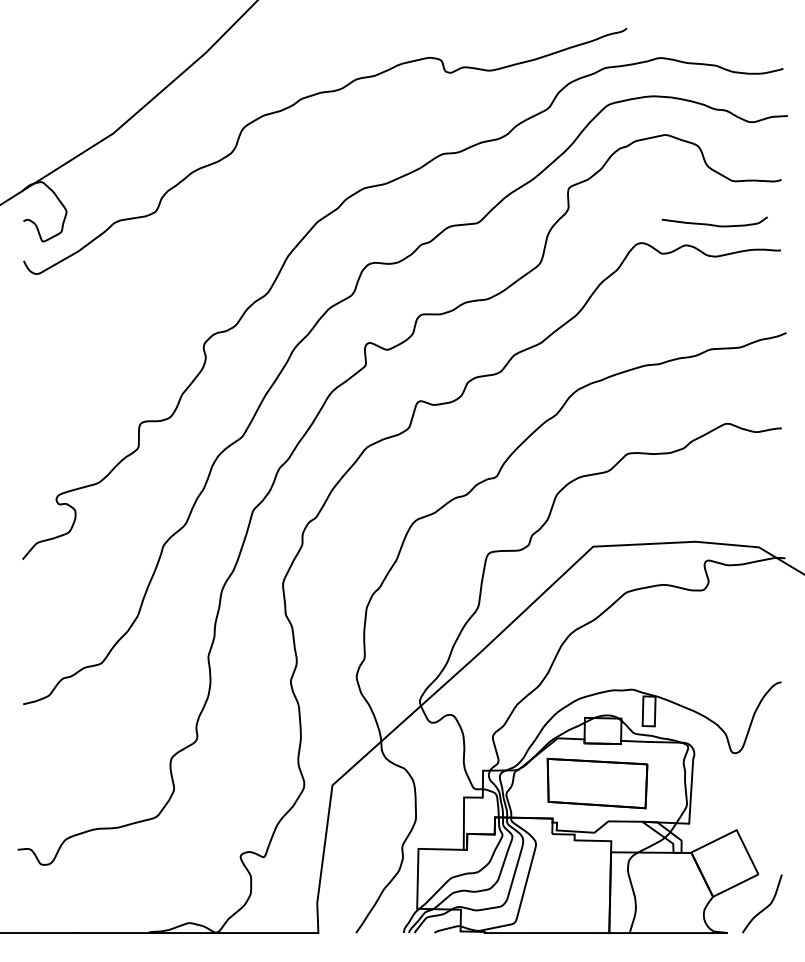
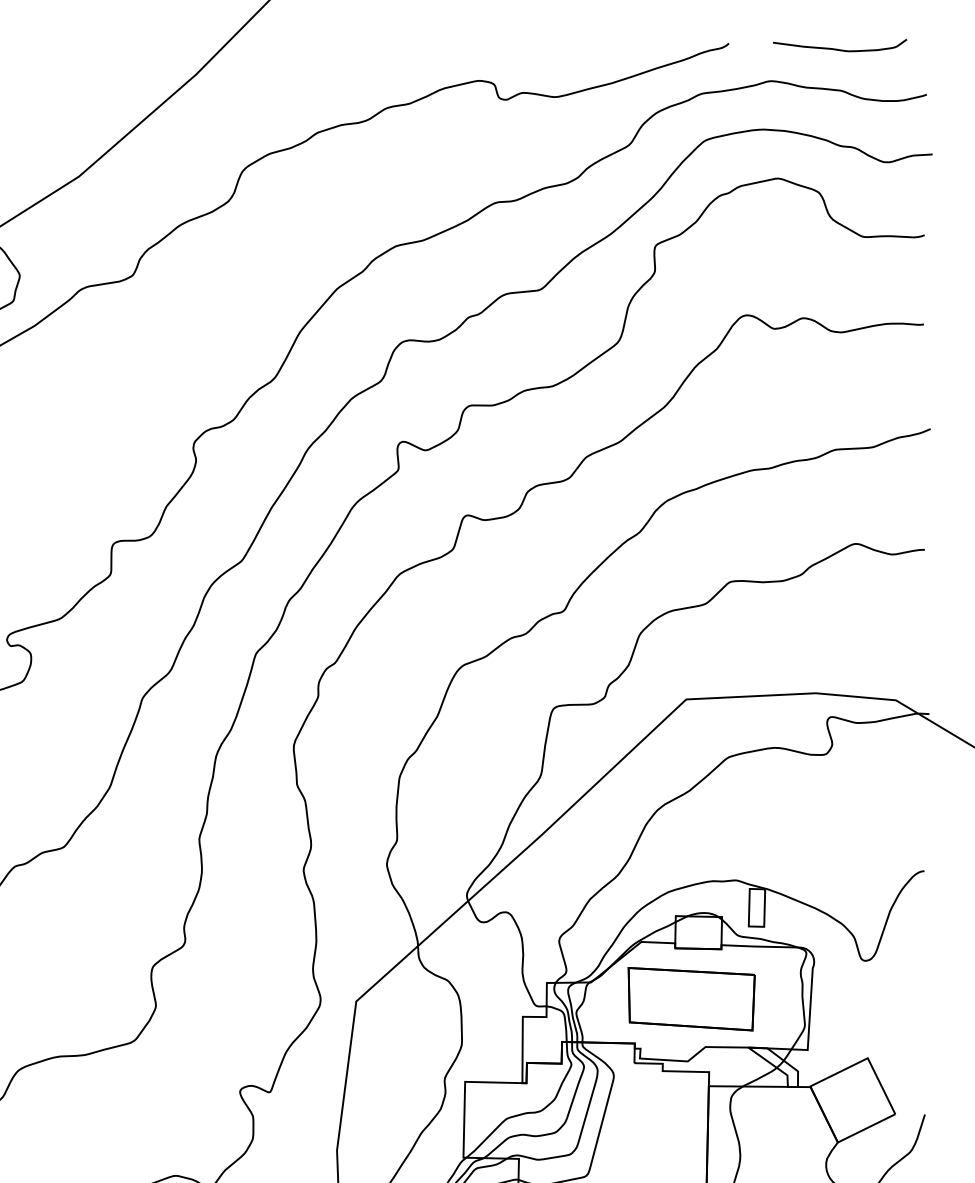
curve: (714, 224) -> (839, 48), moved

